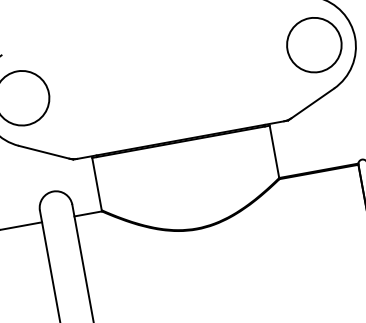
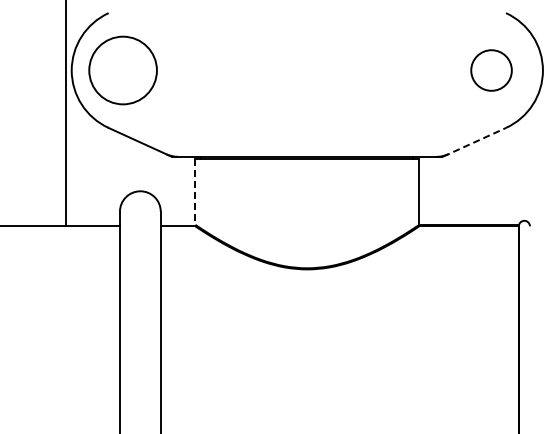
circle: (314, 45) -> (491, 70), size x0.6
line: (311, 104) -> (474, 142), solid -> dashed
line: (97, 184) -> (195, 192), solid -> dashed

